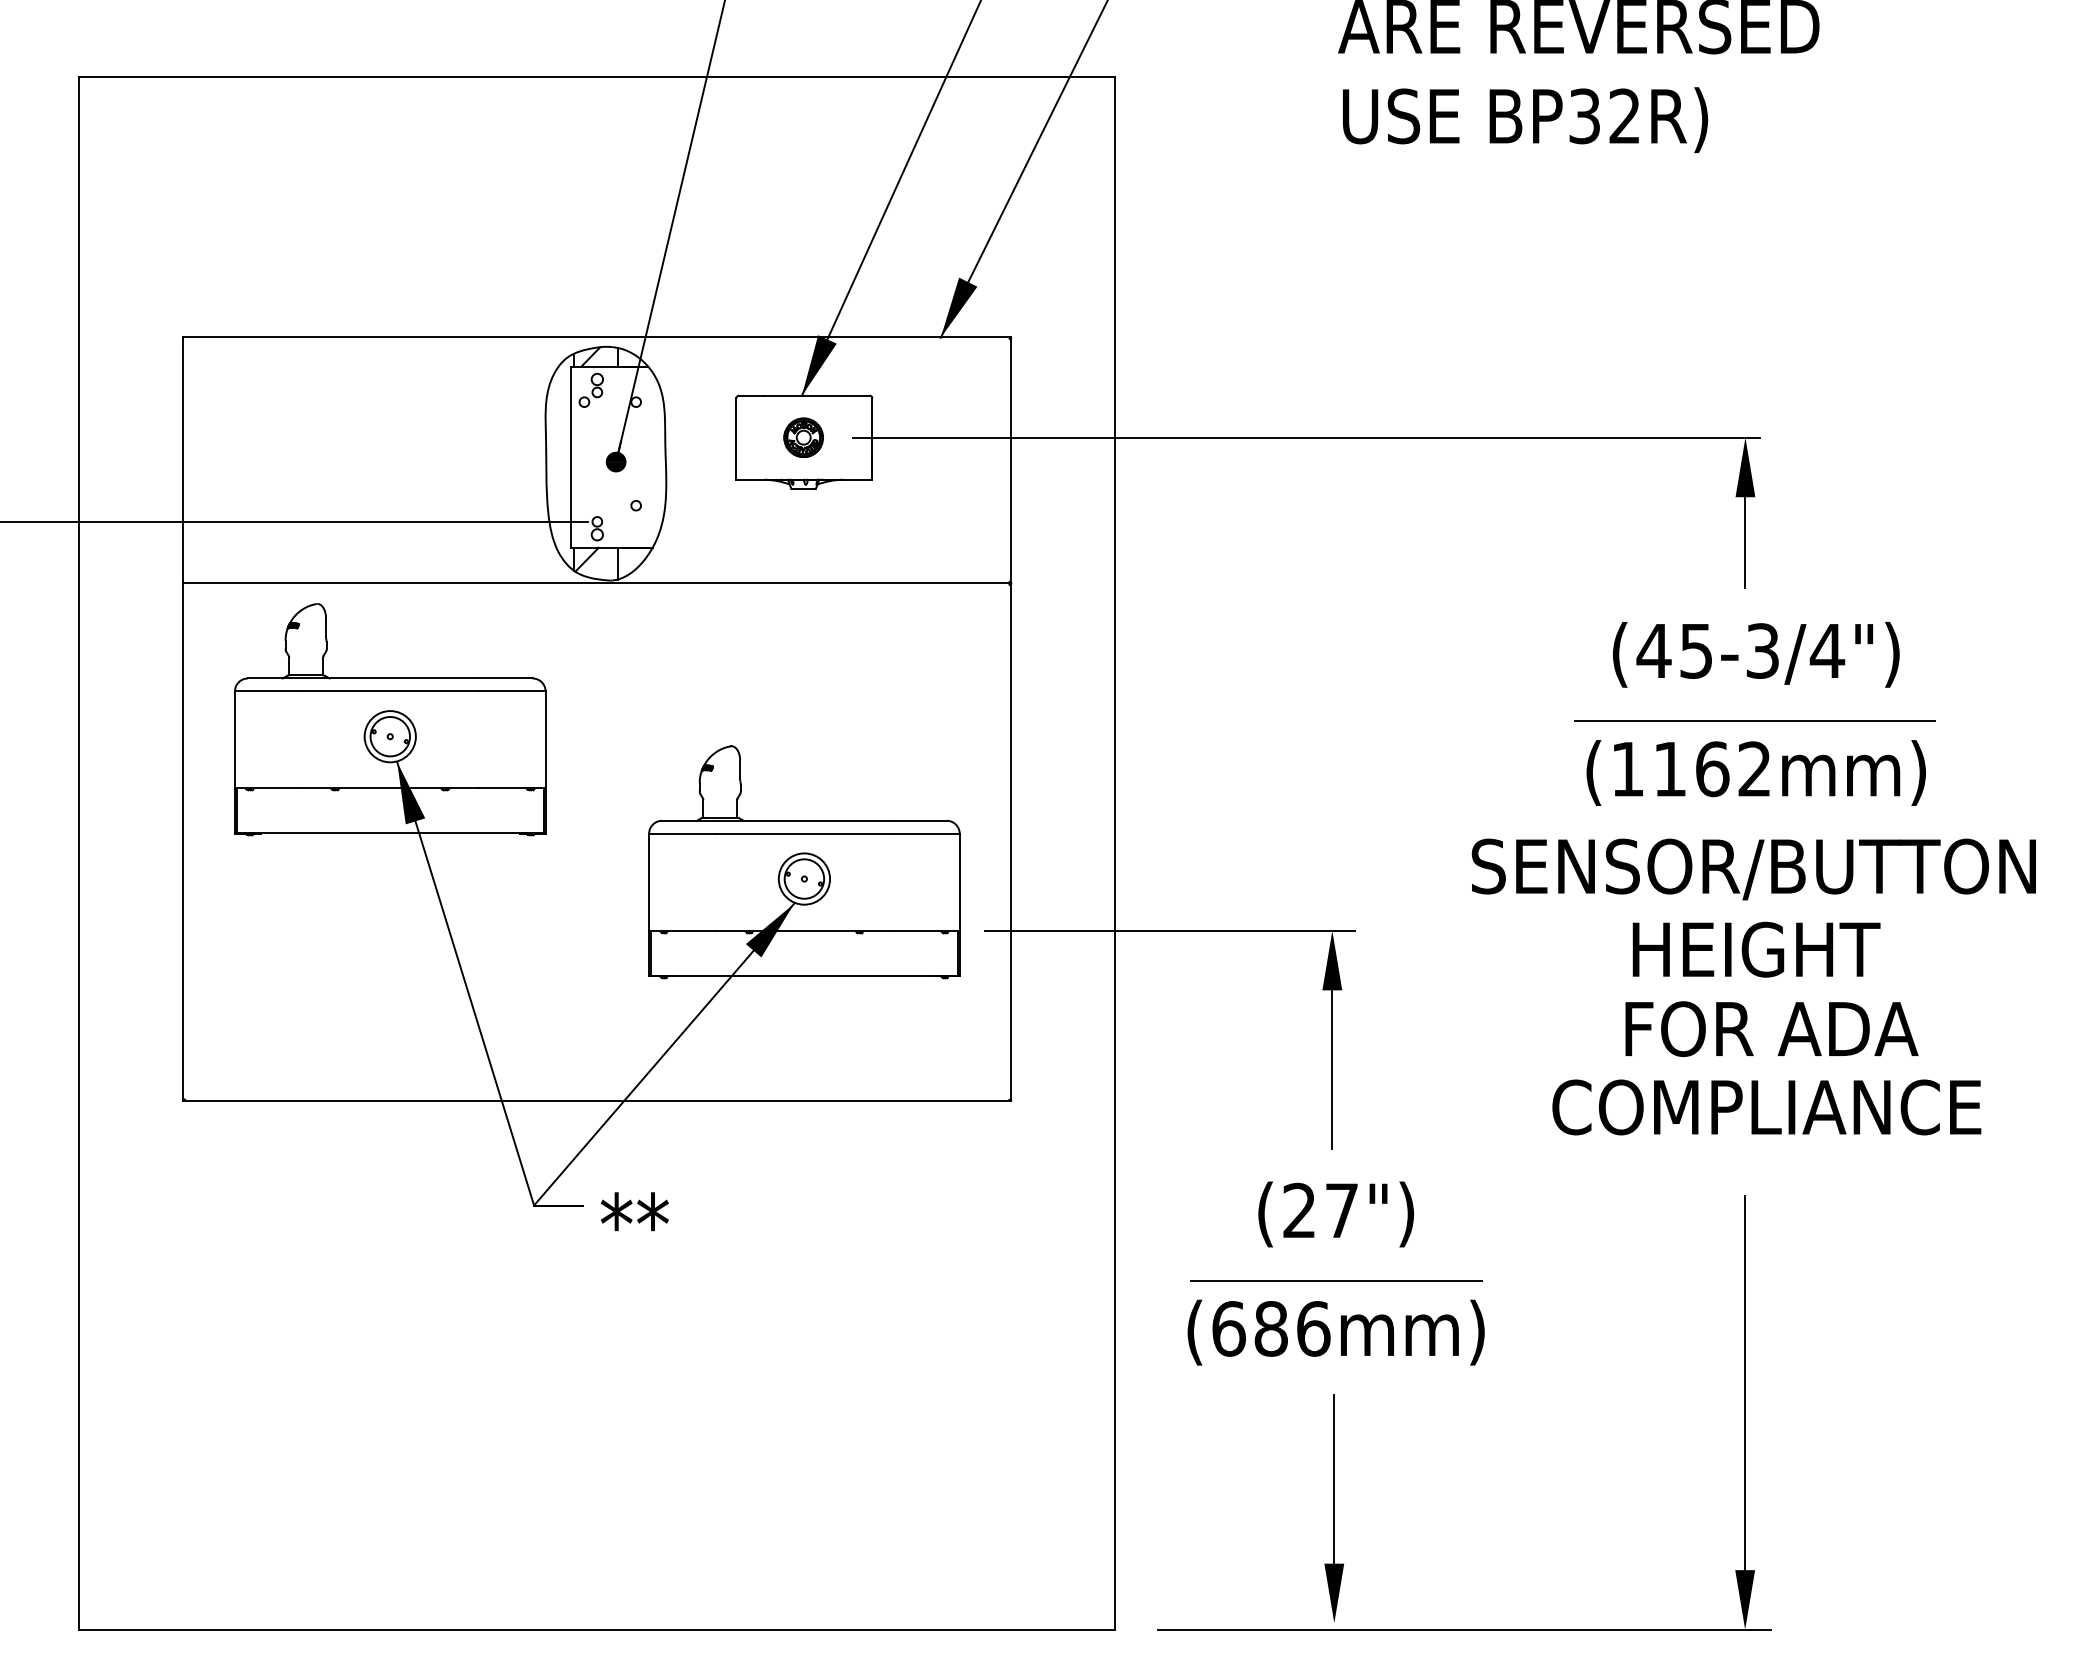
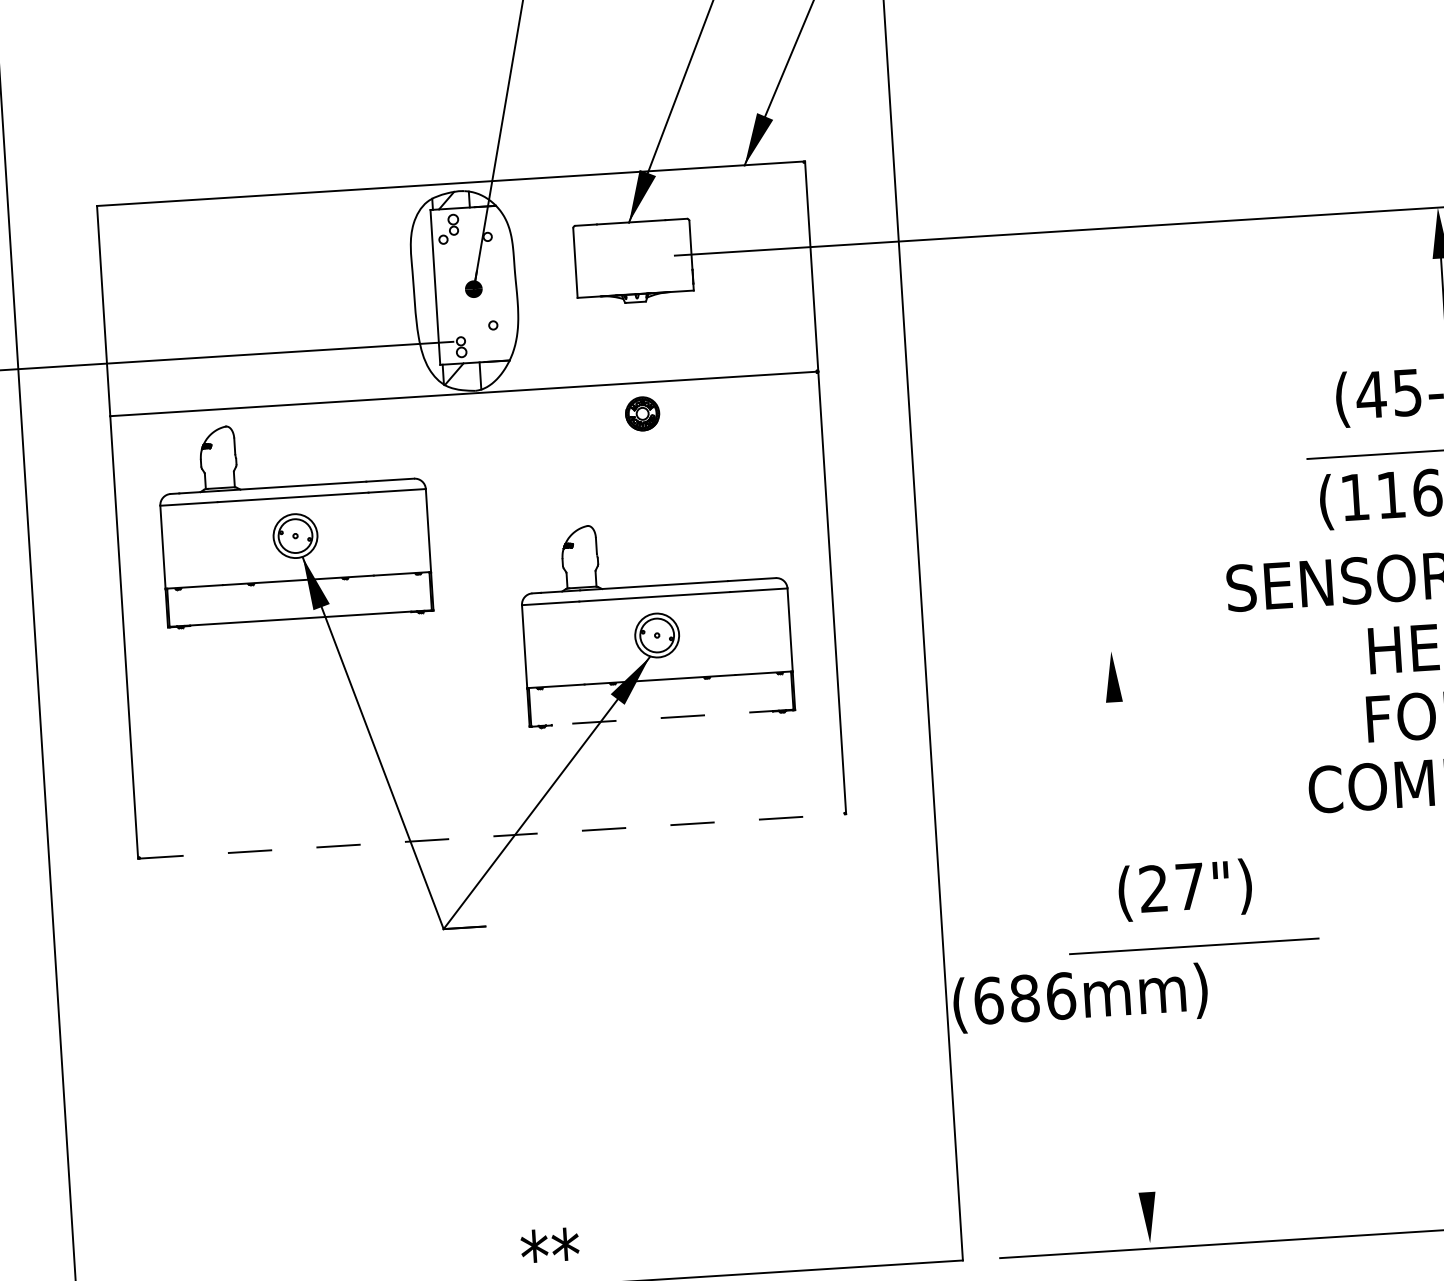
part: (803, 437) -> (642, 413), moved
line: (1169, 930) -> (972, 659), removed
line: (803, 975) -> (661, 718), solid -> dashed
line: (1332, 1054) -> (1118, 757), removed
line: (597, 1101) -> (492, 836), solid -> dashed
text: (634, 1211) -> (549, 1245), moved
text: (1335, 1214) -> (1184, 890), moved
line: (1336, 1280) -> (1194, 946), moved
text: (1335, 1332) -> (1079, 998), moved
line: (1334, 1493) -> (1143, 1132), removed

